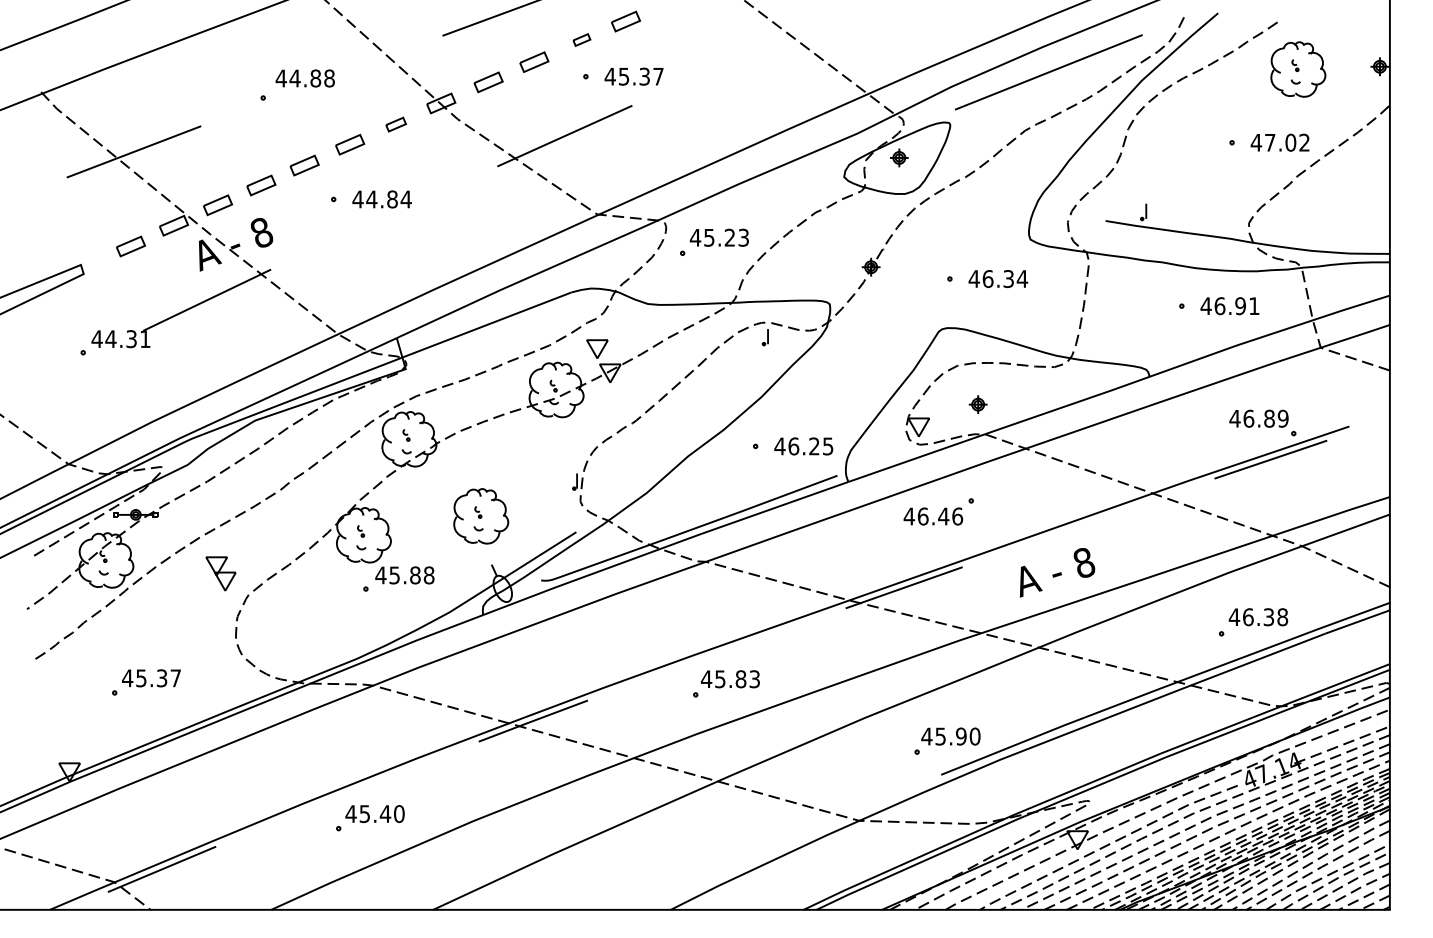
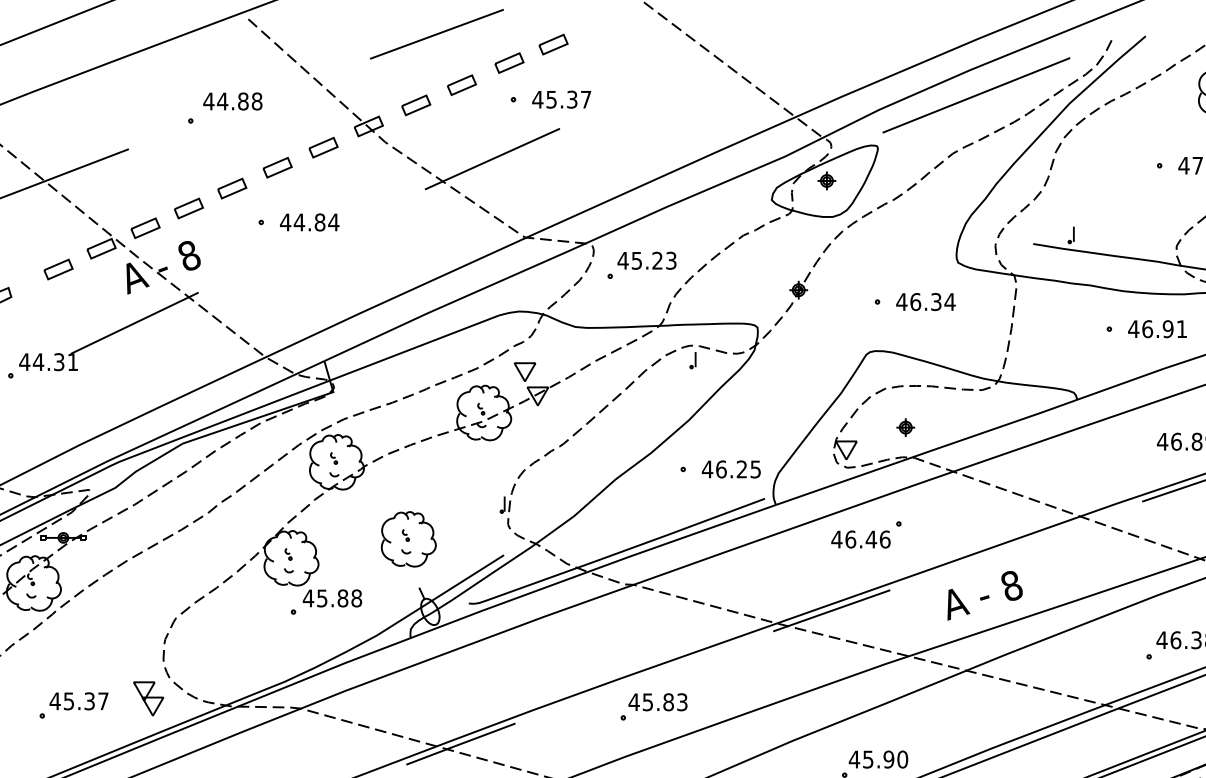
part: (581, 39) -> (509, 62), size x1.67
part: (396, 124) -> (324, 147), size x1.43
part: (220, 573) -> (148, 698), moved

